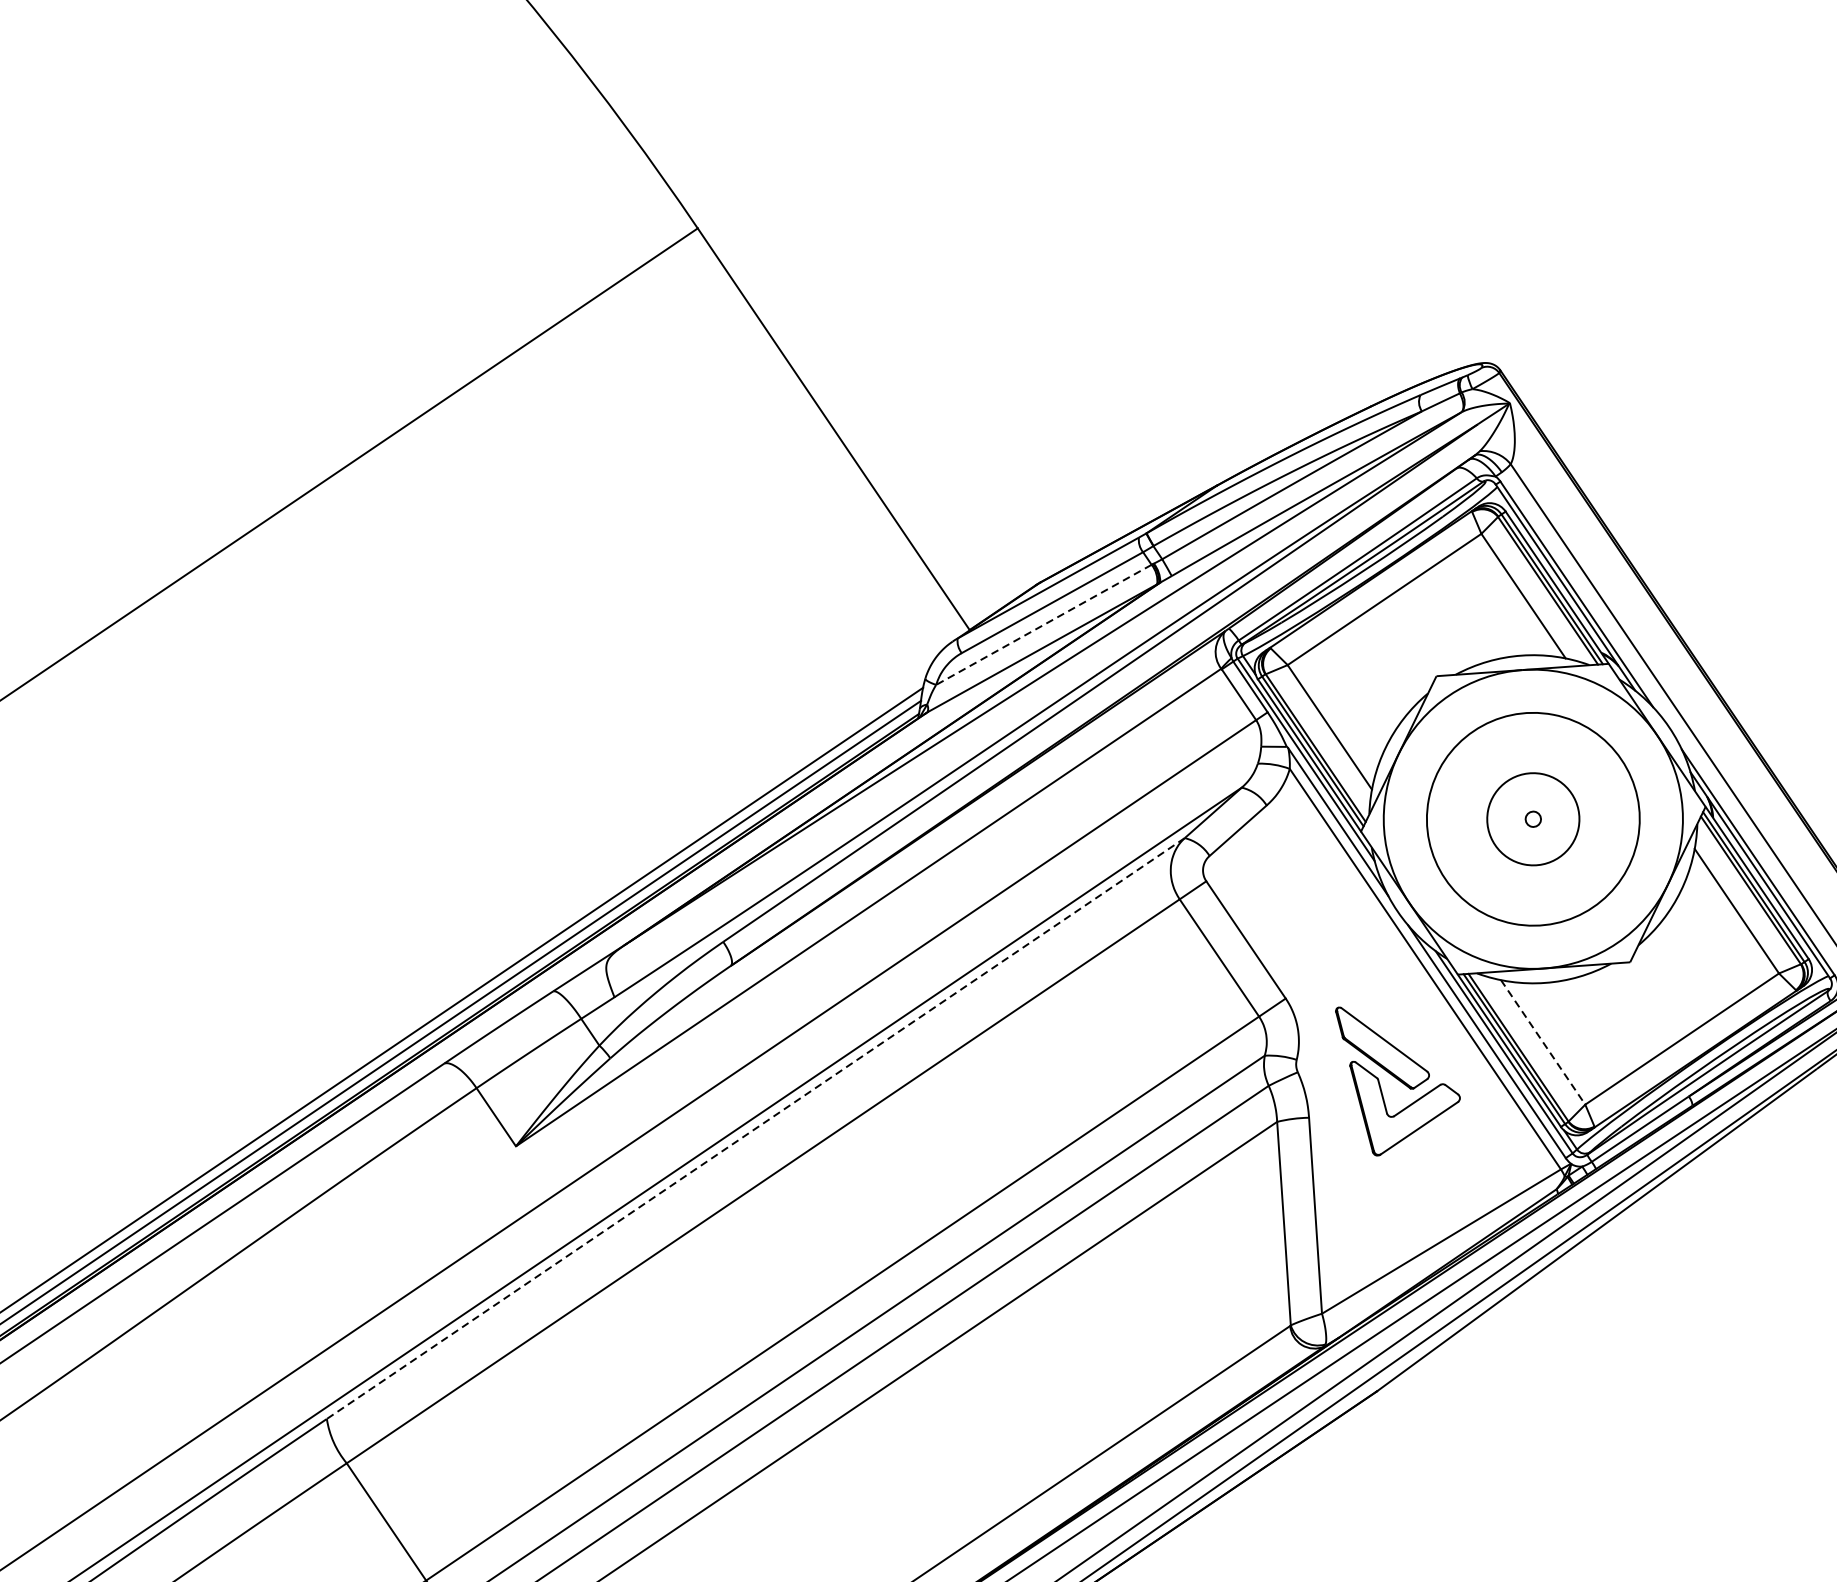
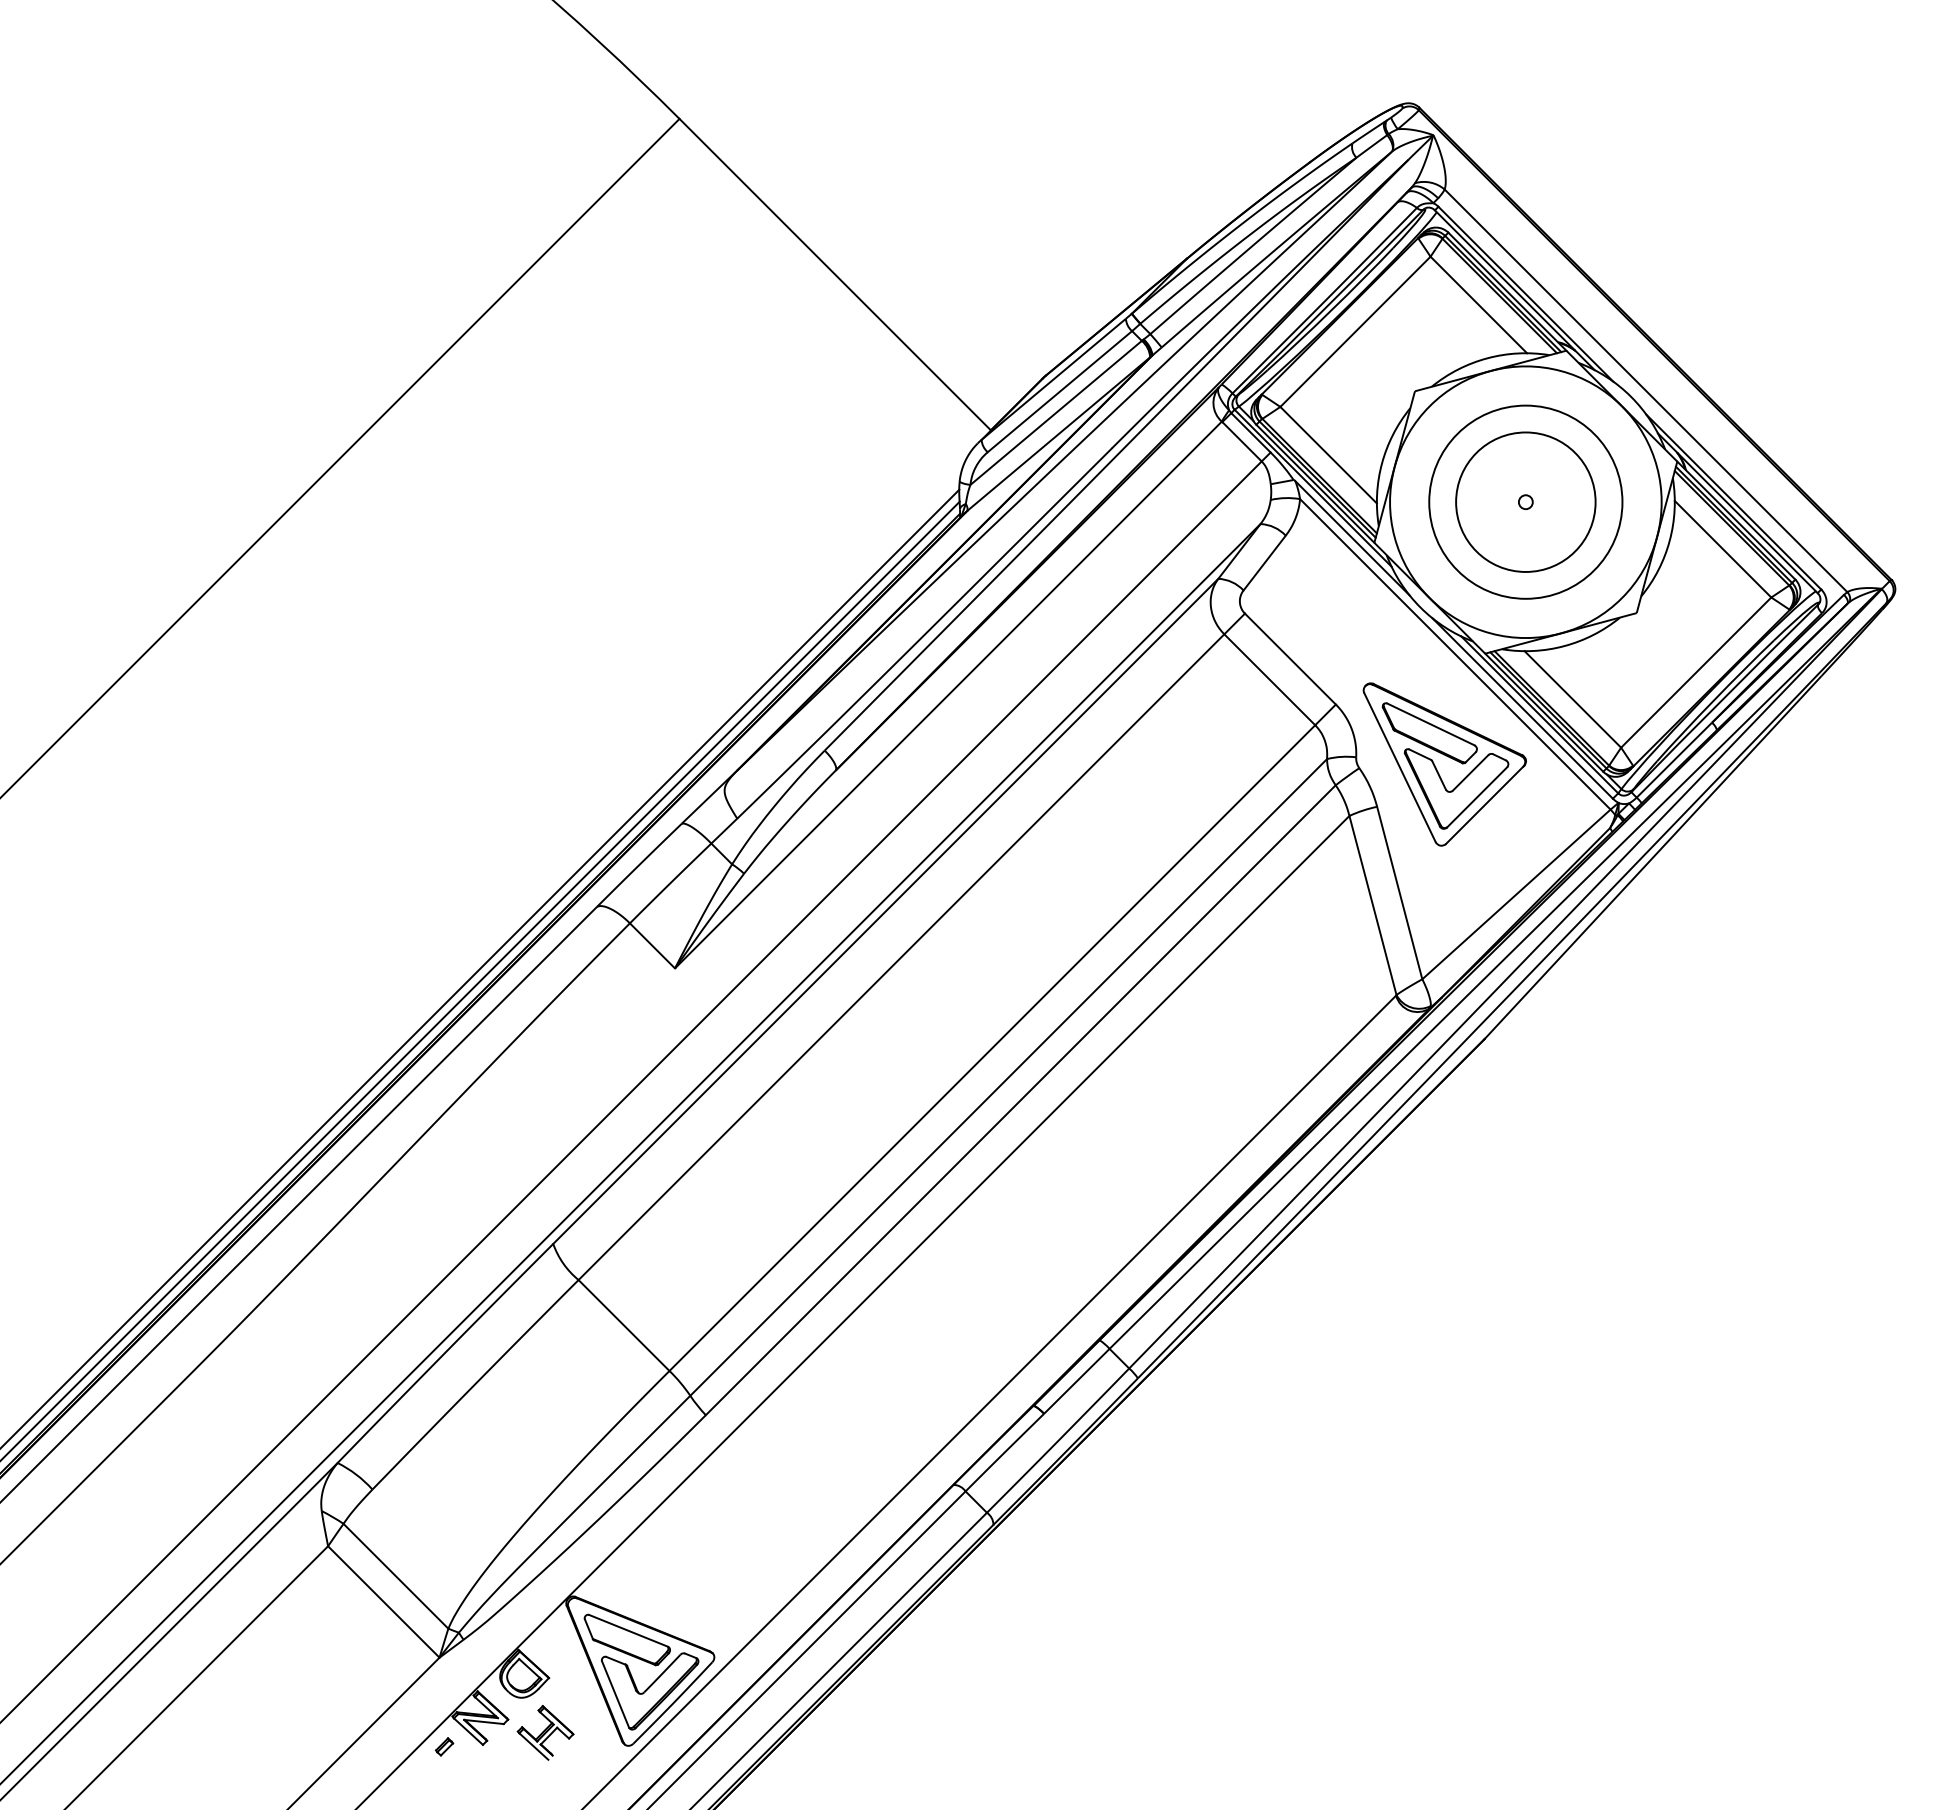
line: (1044, 624) -> (1056, 412), dashed -> solid
circle: (1533, 818) -> (1525, 501), size x1.67
line: (1543, 1042) -> (1573, 699), dashed -> solid
part: (1390, 1086) -> (1444, 764), added
line: (755, 1128) -> (885, 911), dashed -> solid

